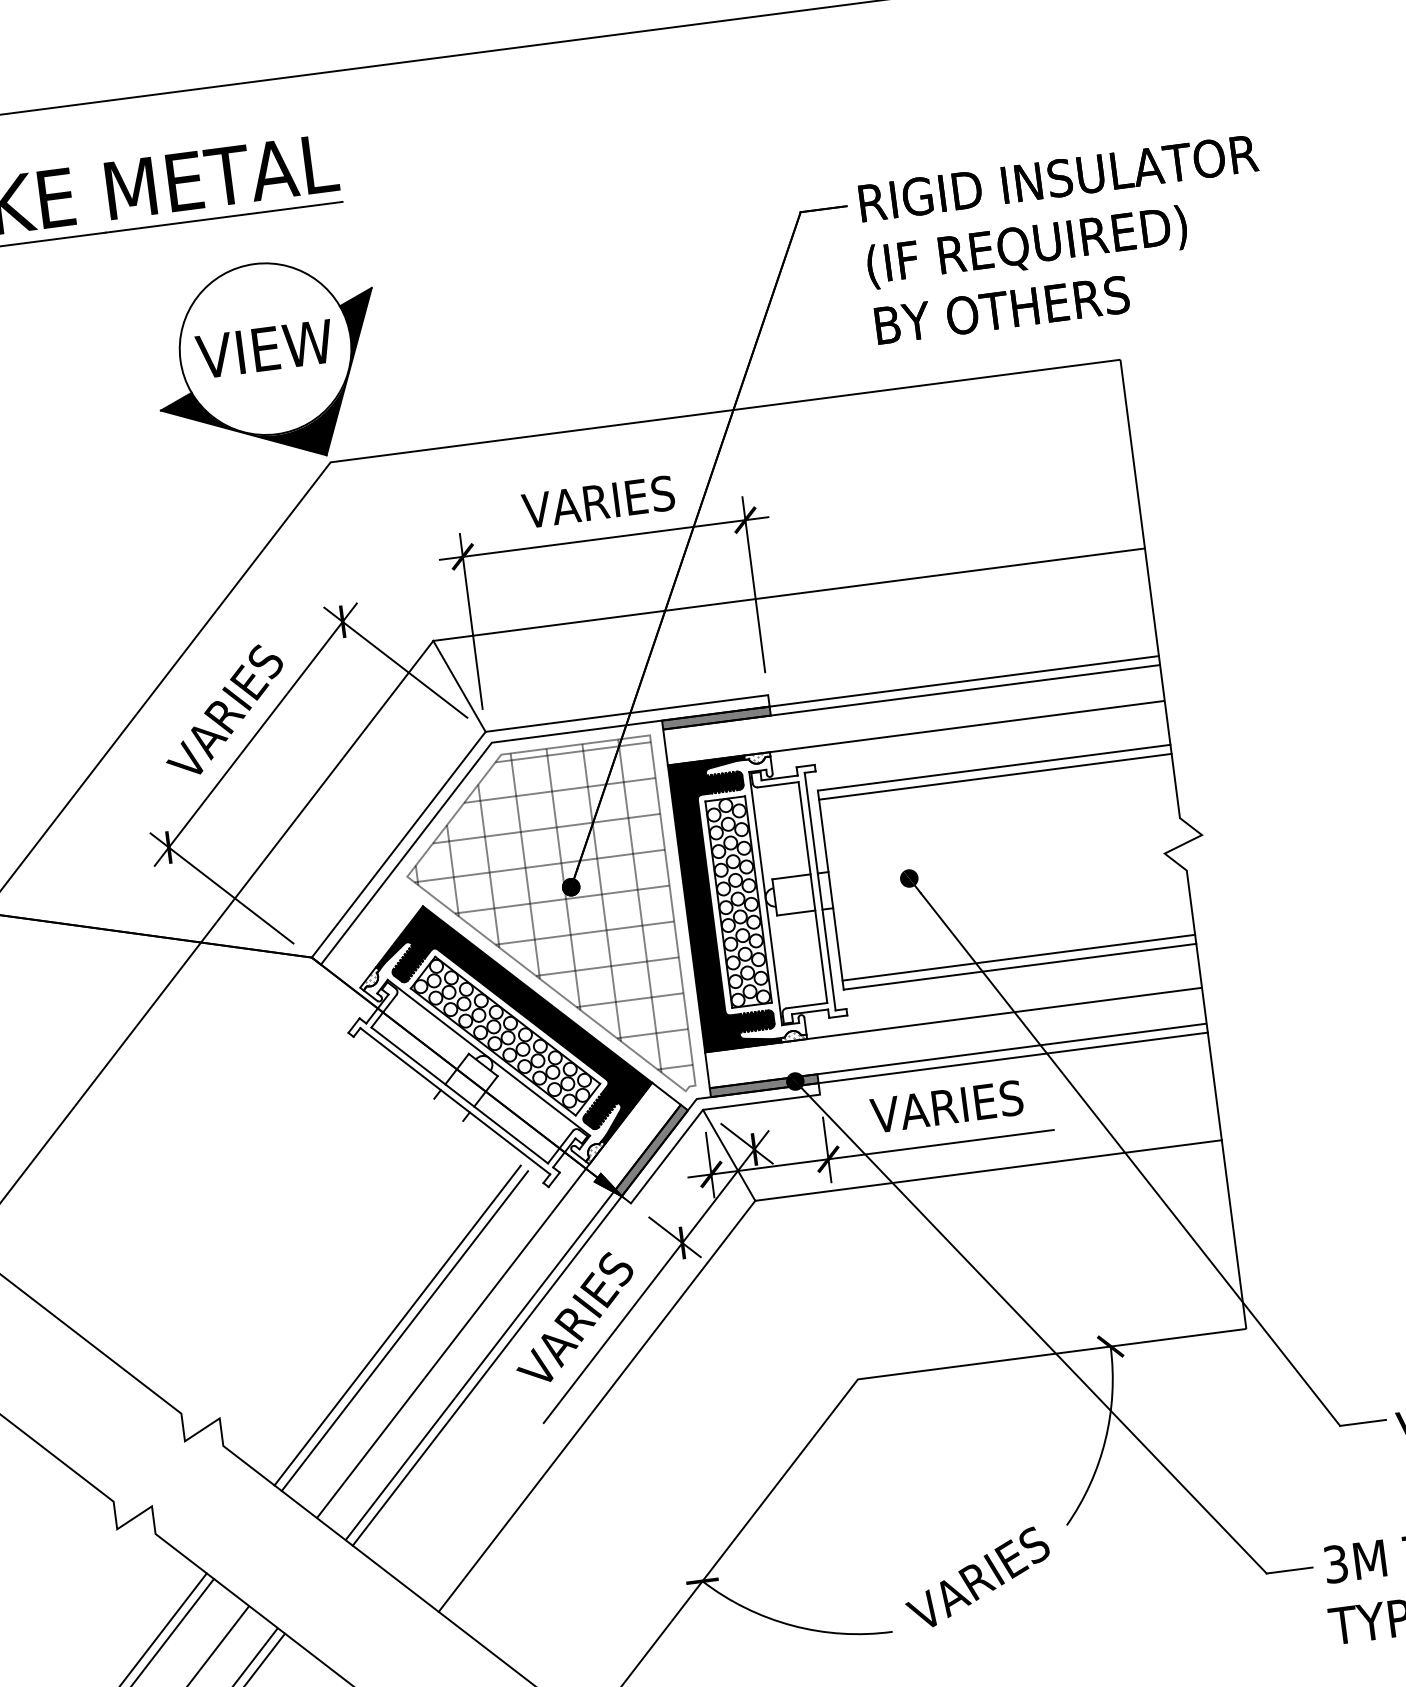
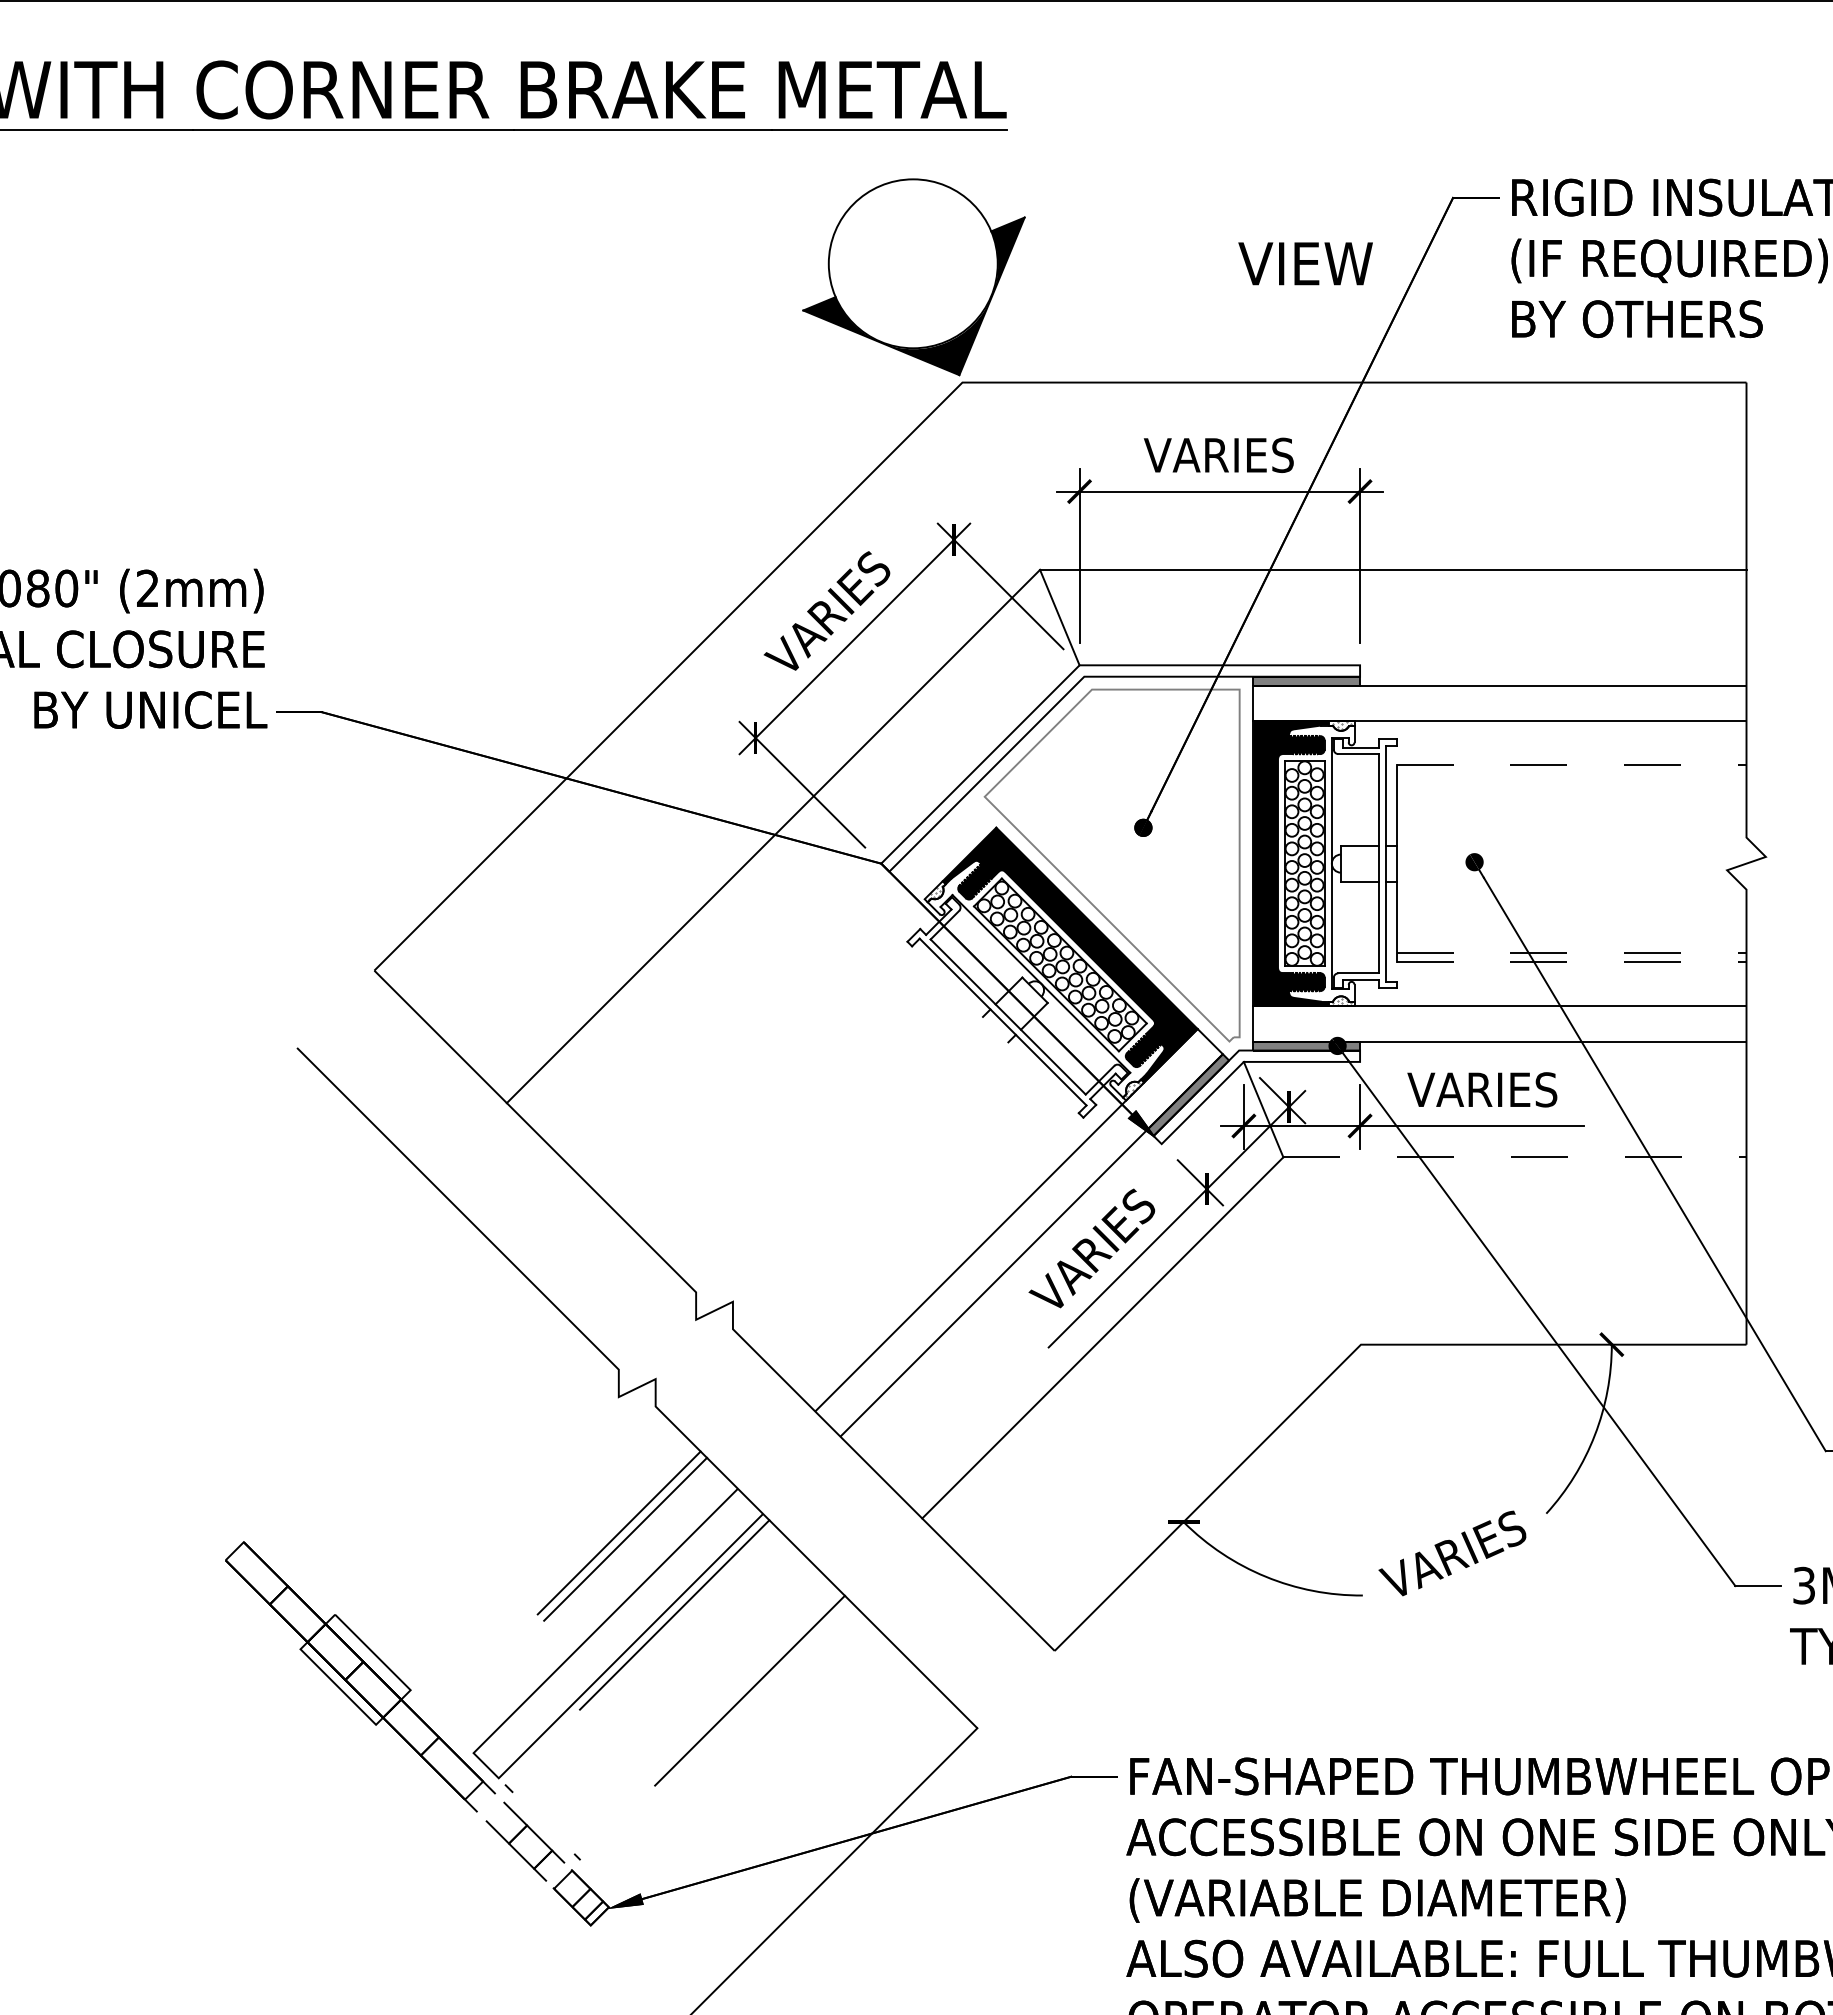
text: (264, 348) -> (1305, 263), moved
line: (958, 681) -> (1547, 676), removed
line: (994, 767) -> (1571, 764), solid -> dashed
line: (995, 776) -> (1571, 773), removed
hatch: (546, 917) -> (1115, 854), removed
line: (1018, 957) -> (1571, 953), solid -> dashed
line: (1020, 966) -> (1571, 962), solid -> dashed
line: (1013, 1057) -> (1553, 1050), removed
line: (988, 1170) -> (1514, 1157), solid -> dashed
line: (396, 1325) -> (917, 1233), removed
line: (404, 1330) -> (924, 1239), removed
line: (486, 1371) -> (999, 1289), removed

